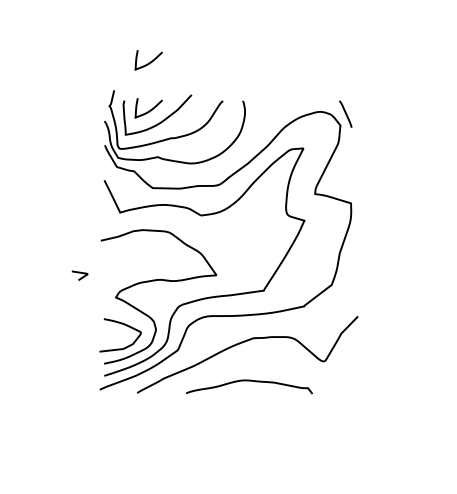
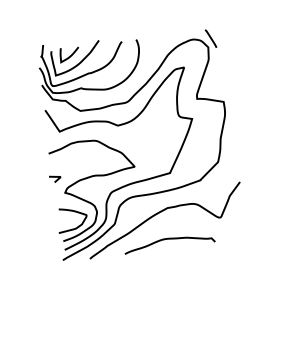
curve: (148, 62) -> (64, 21), removed
curve: (79, 273) -> (54, 177), moved

